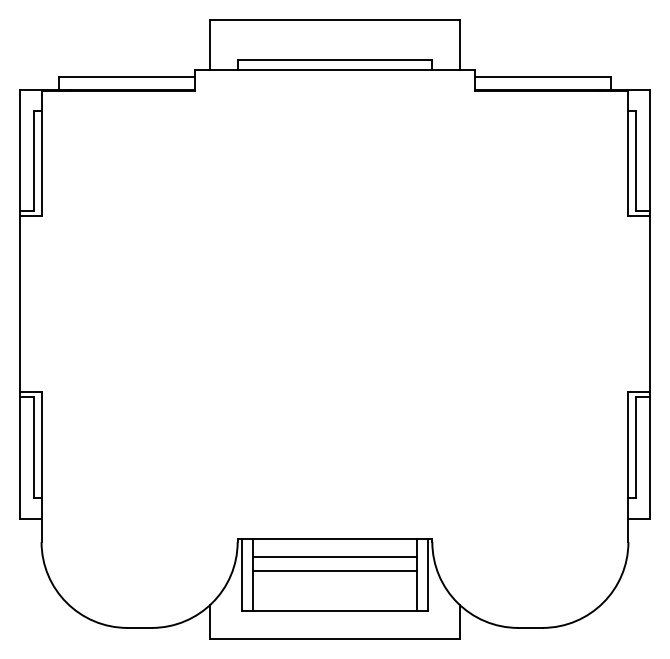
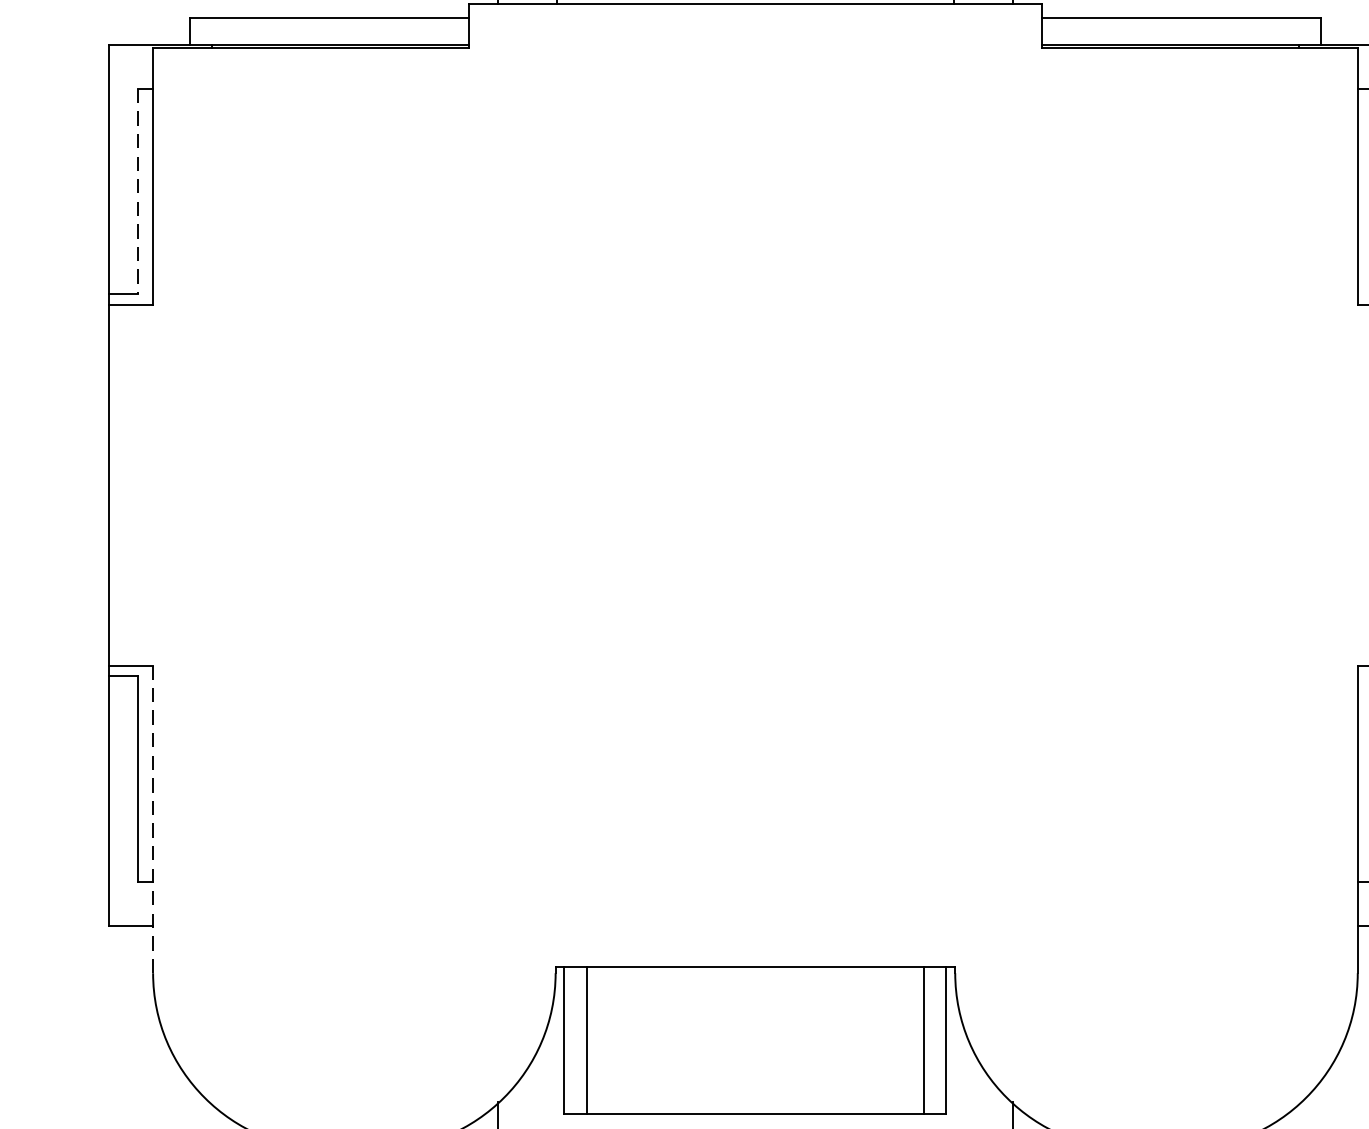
line: (34, 161) -> (138, 192), solid -> dashed
line: (41, 467) -> (152, 820), solid -> dashed
line: (334, 557) -> (754, 1004), removed
line: (334, 571) -> (754, 1033), removed

